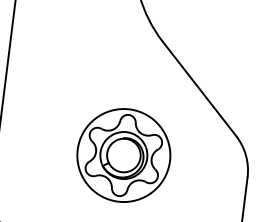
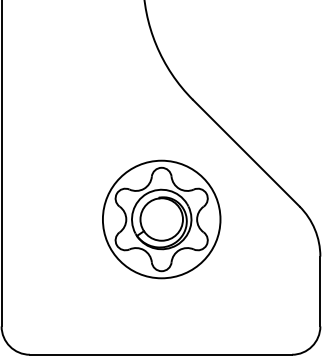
part: (123, 155) -> (161, 219), moved

